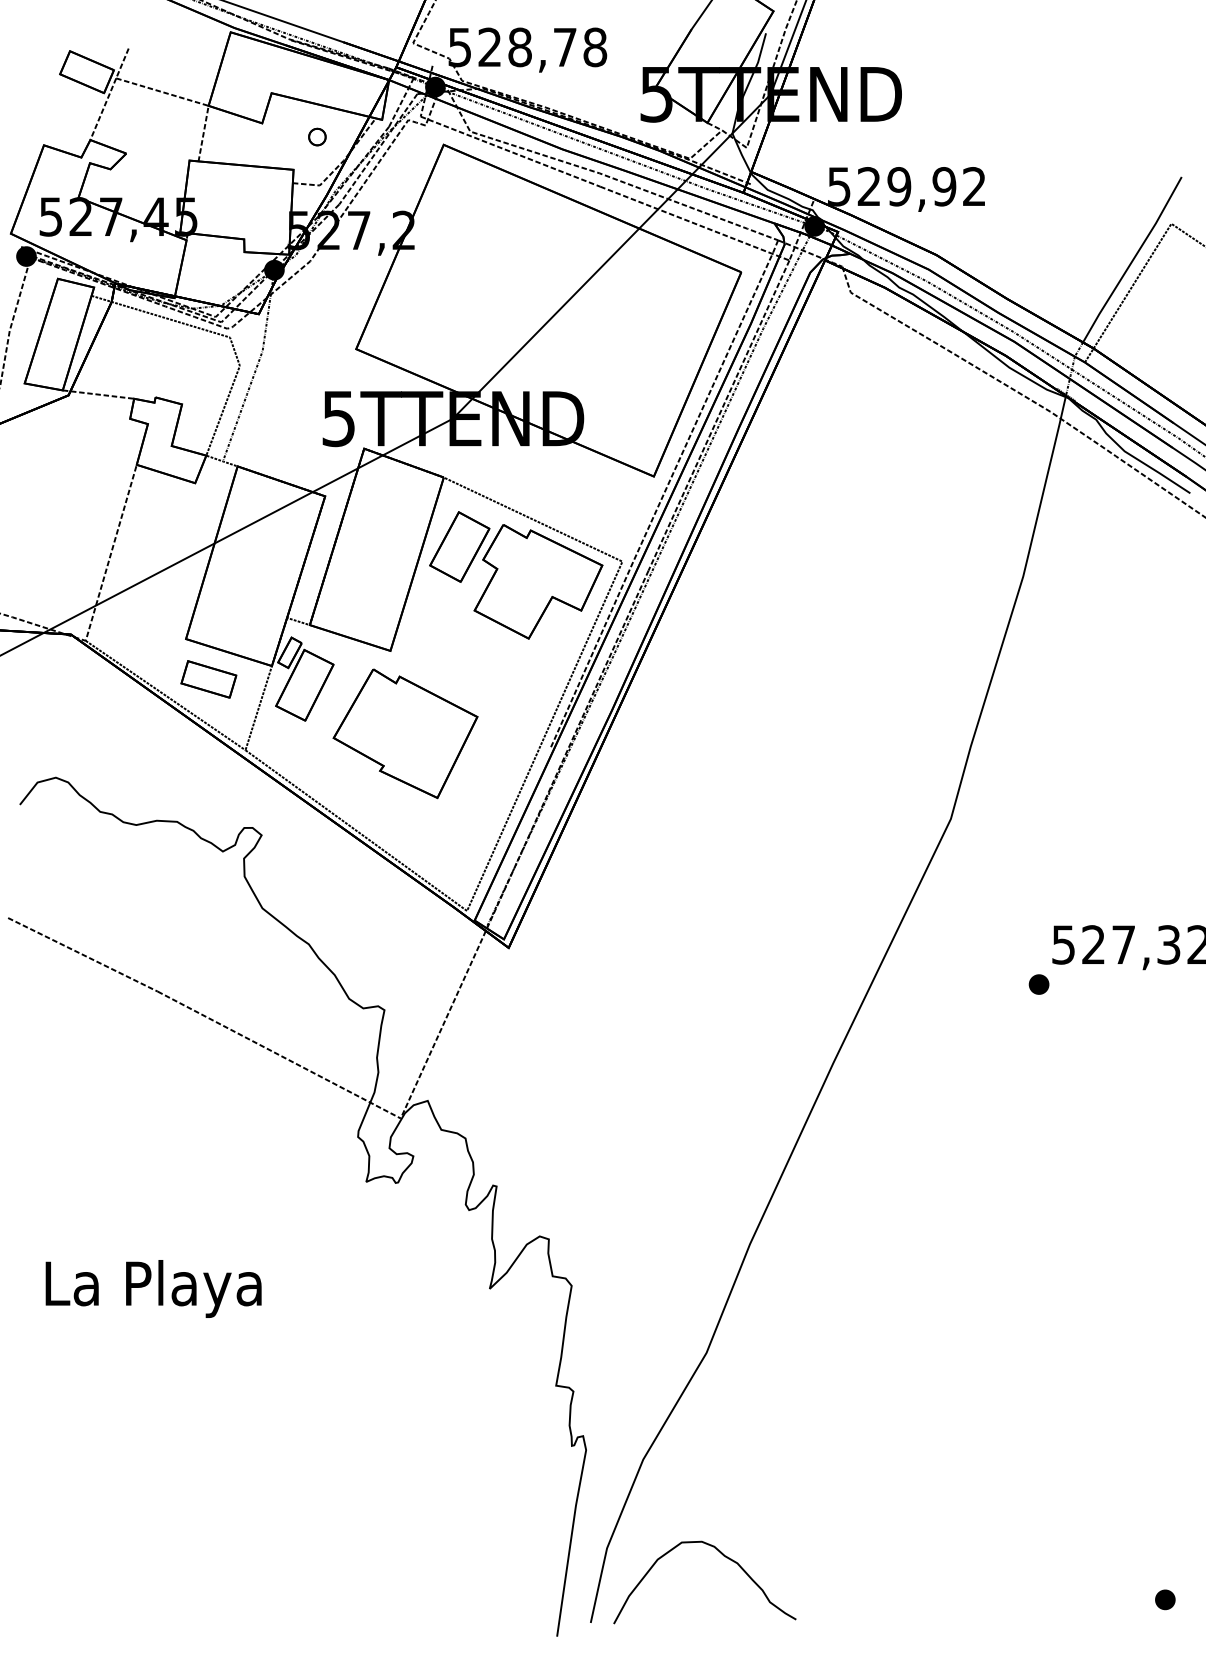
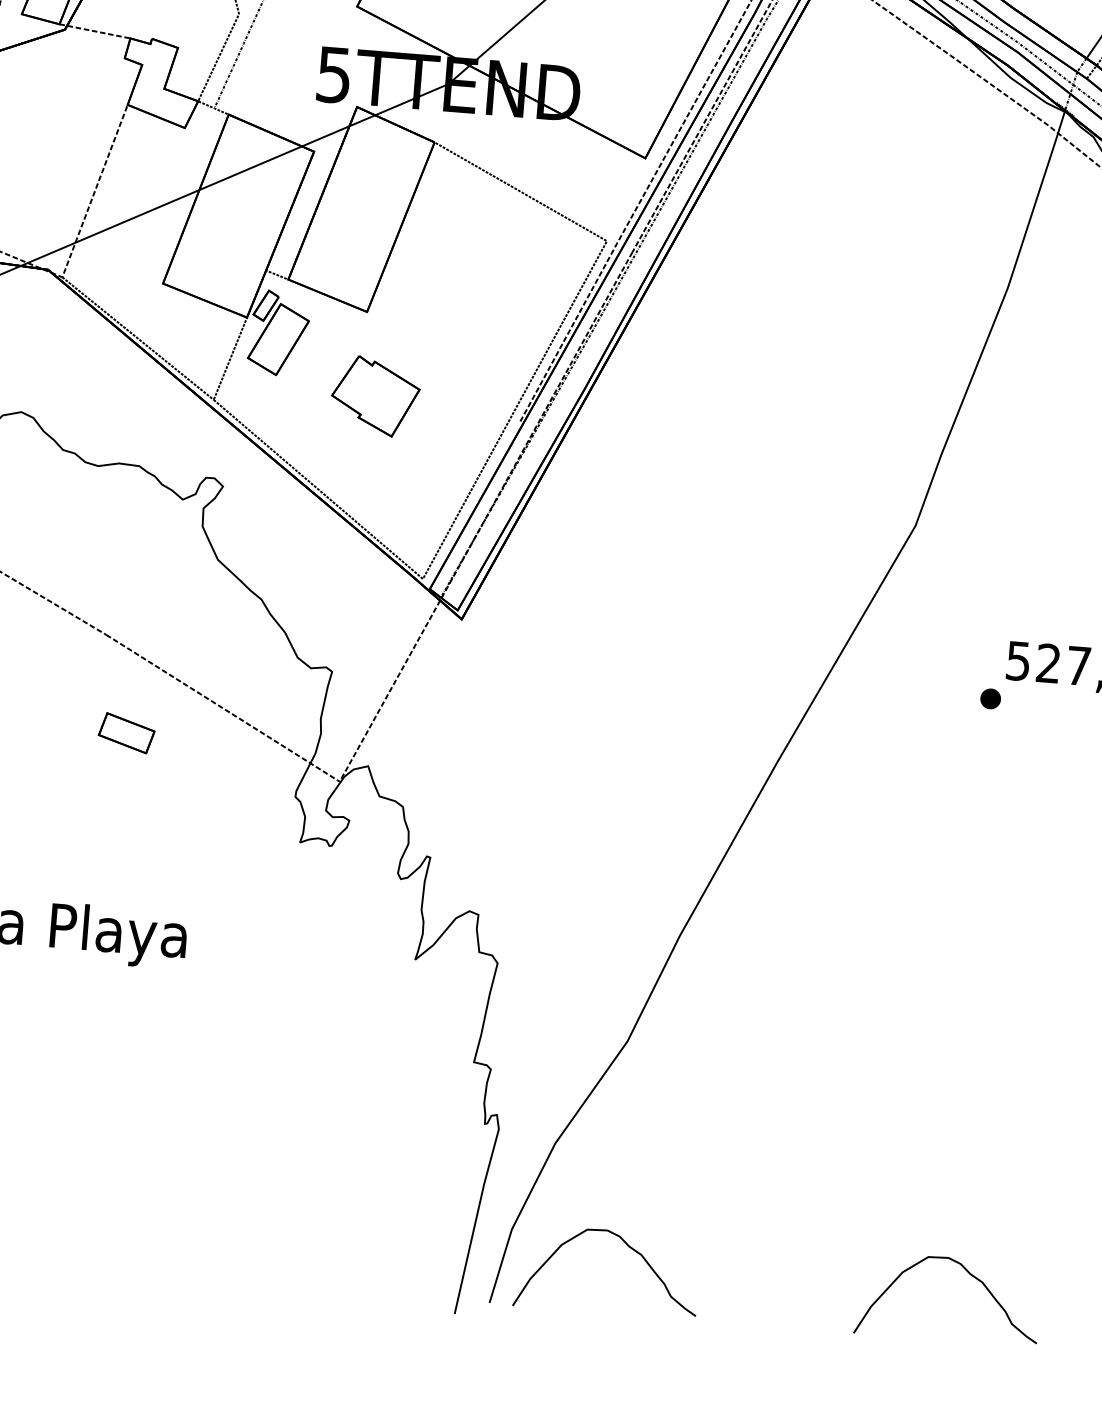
part: (516, 575) -> (499, 246), removed
part: (208, 679) -> (126, 733), moved
part: (405, 733) -> (375, 396), size x0.6
curve: (1063, 1556) -> (969, 1274), added
part: (1165, 1599) -> (1067, 1325), removed

